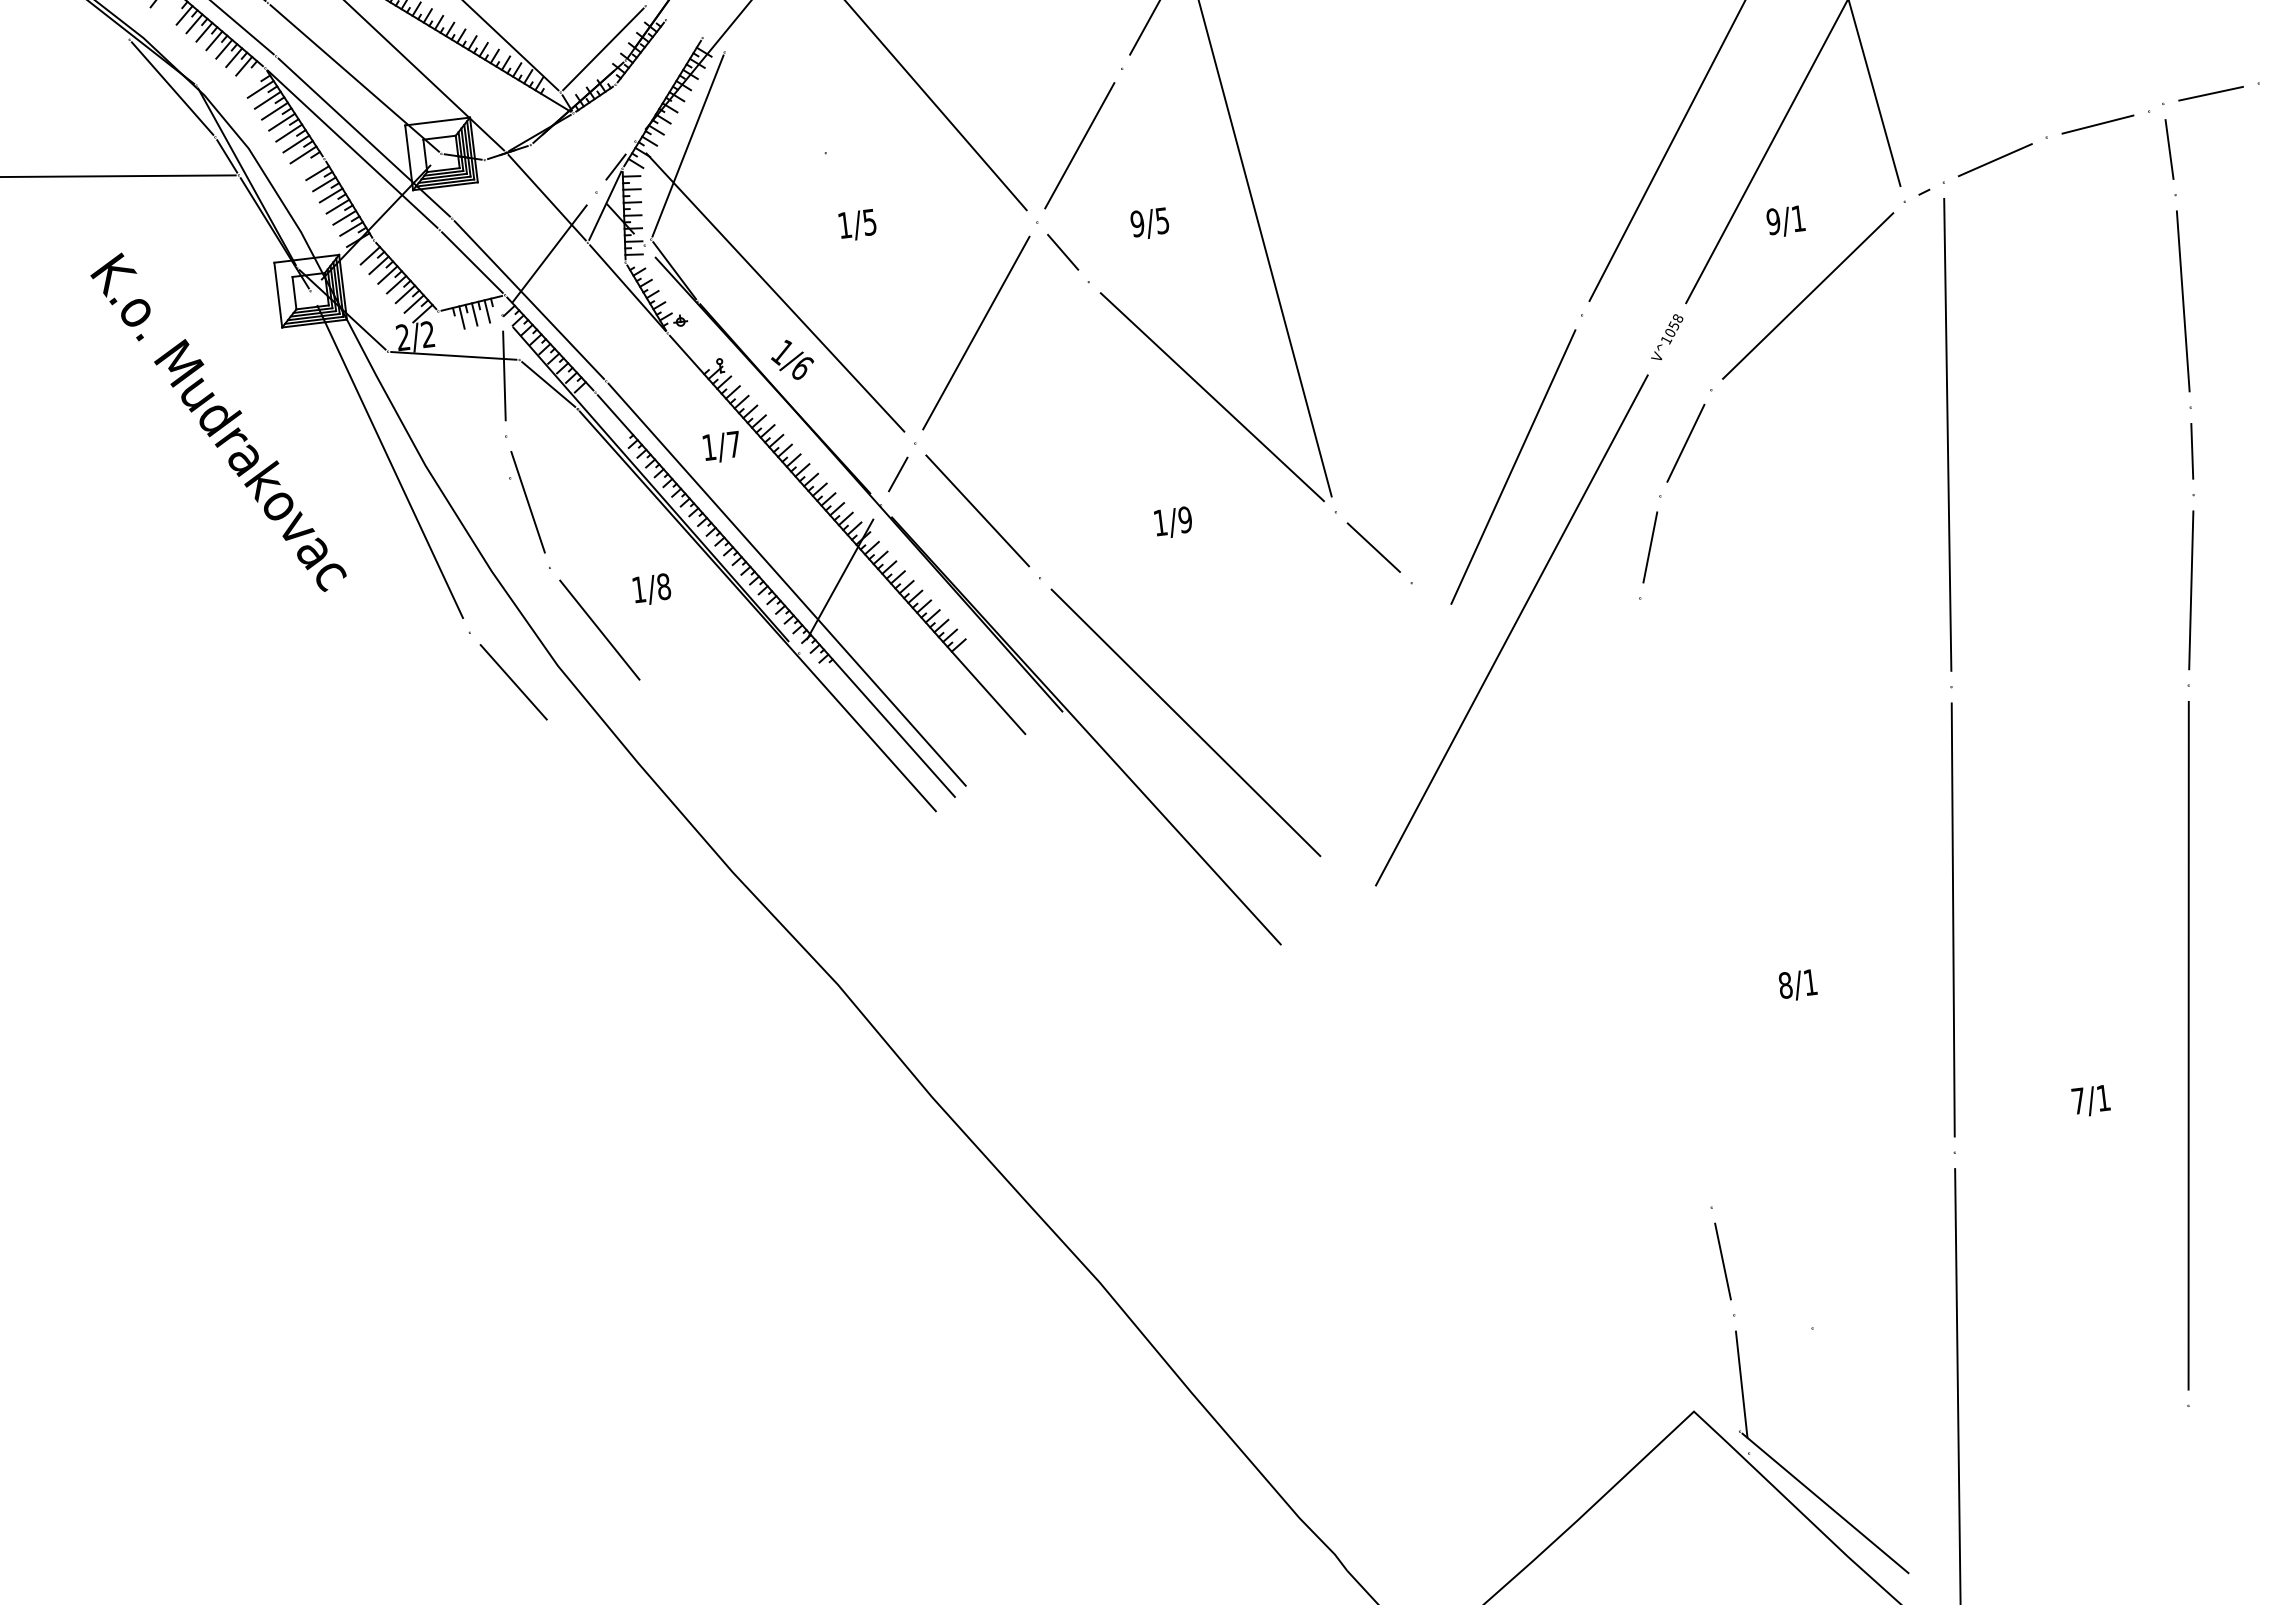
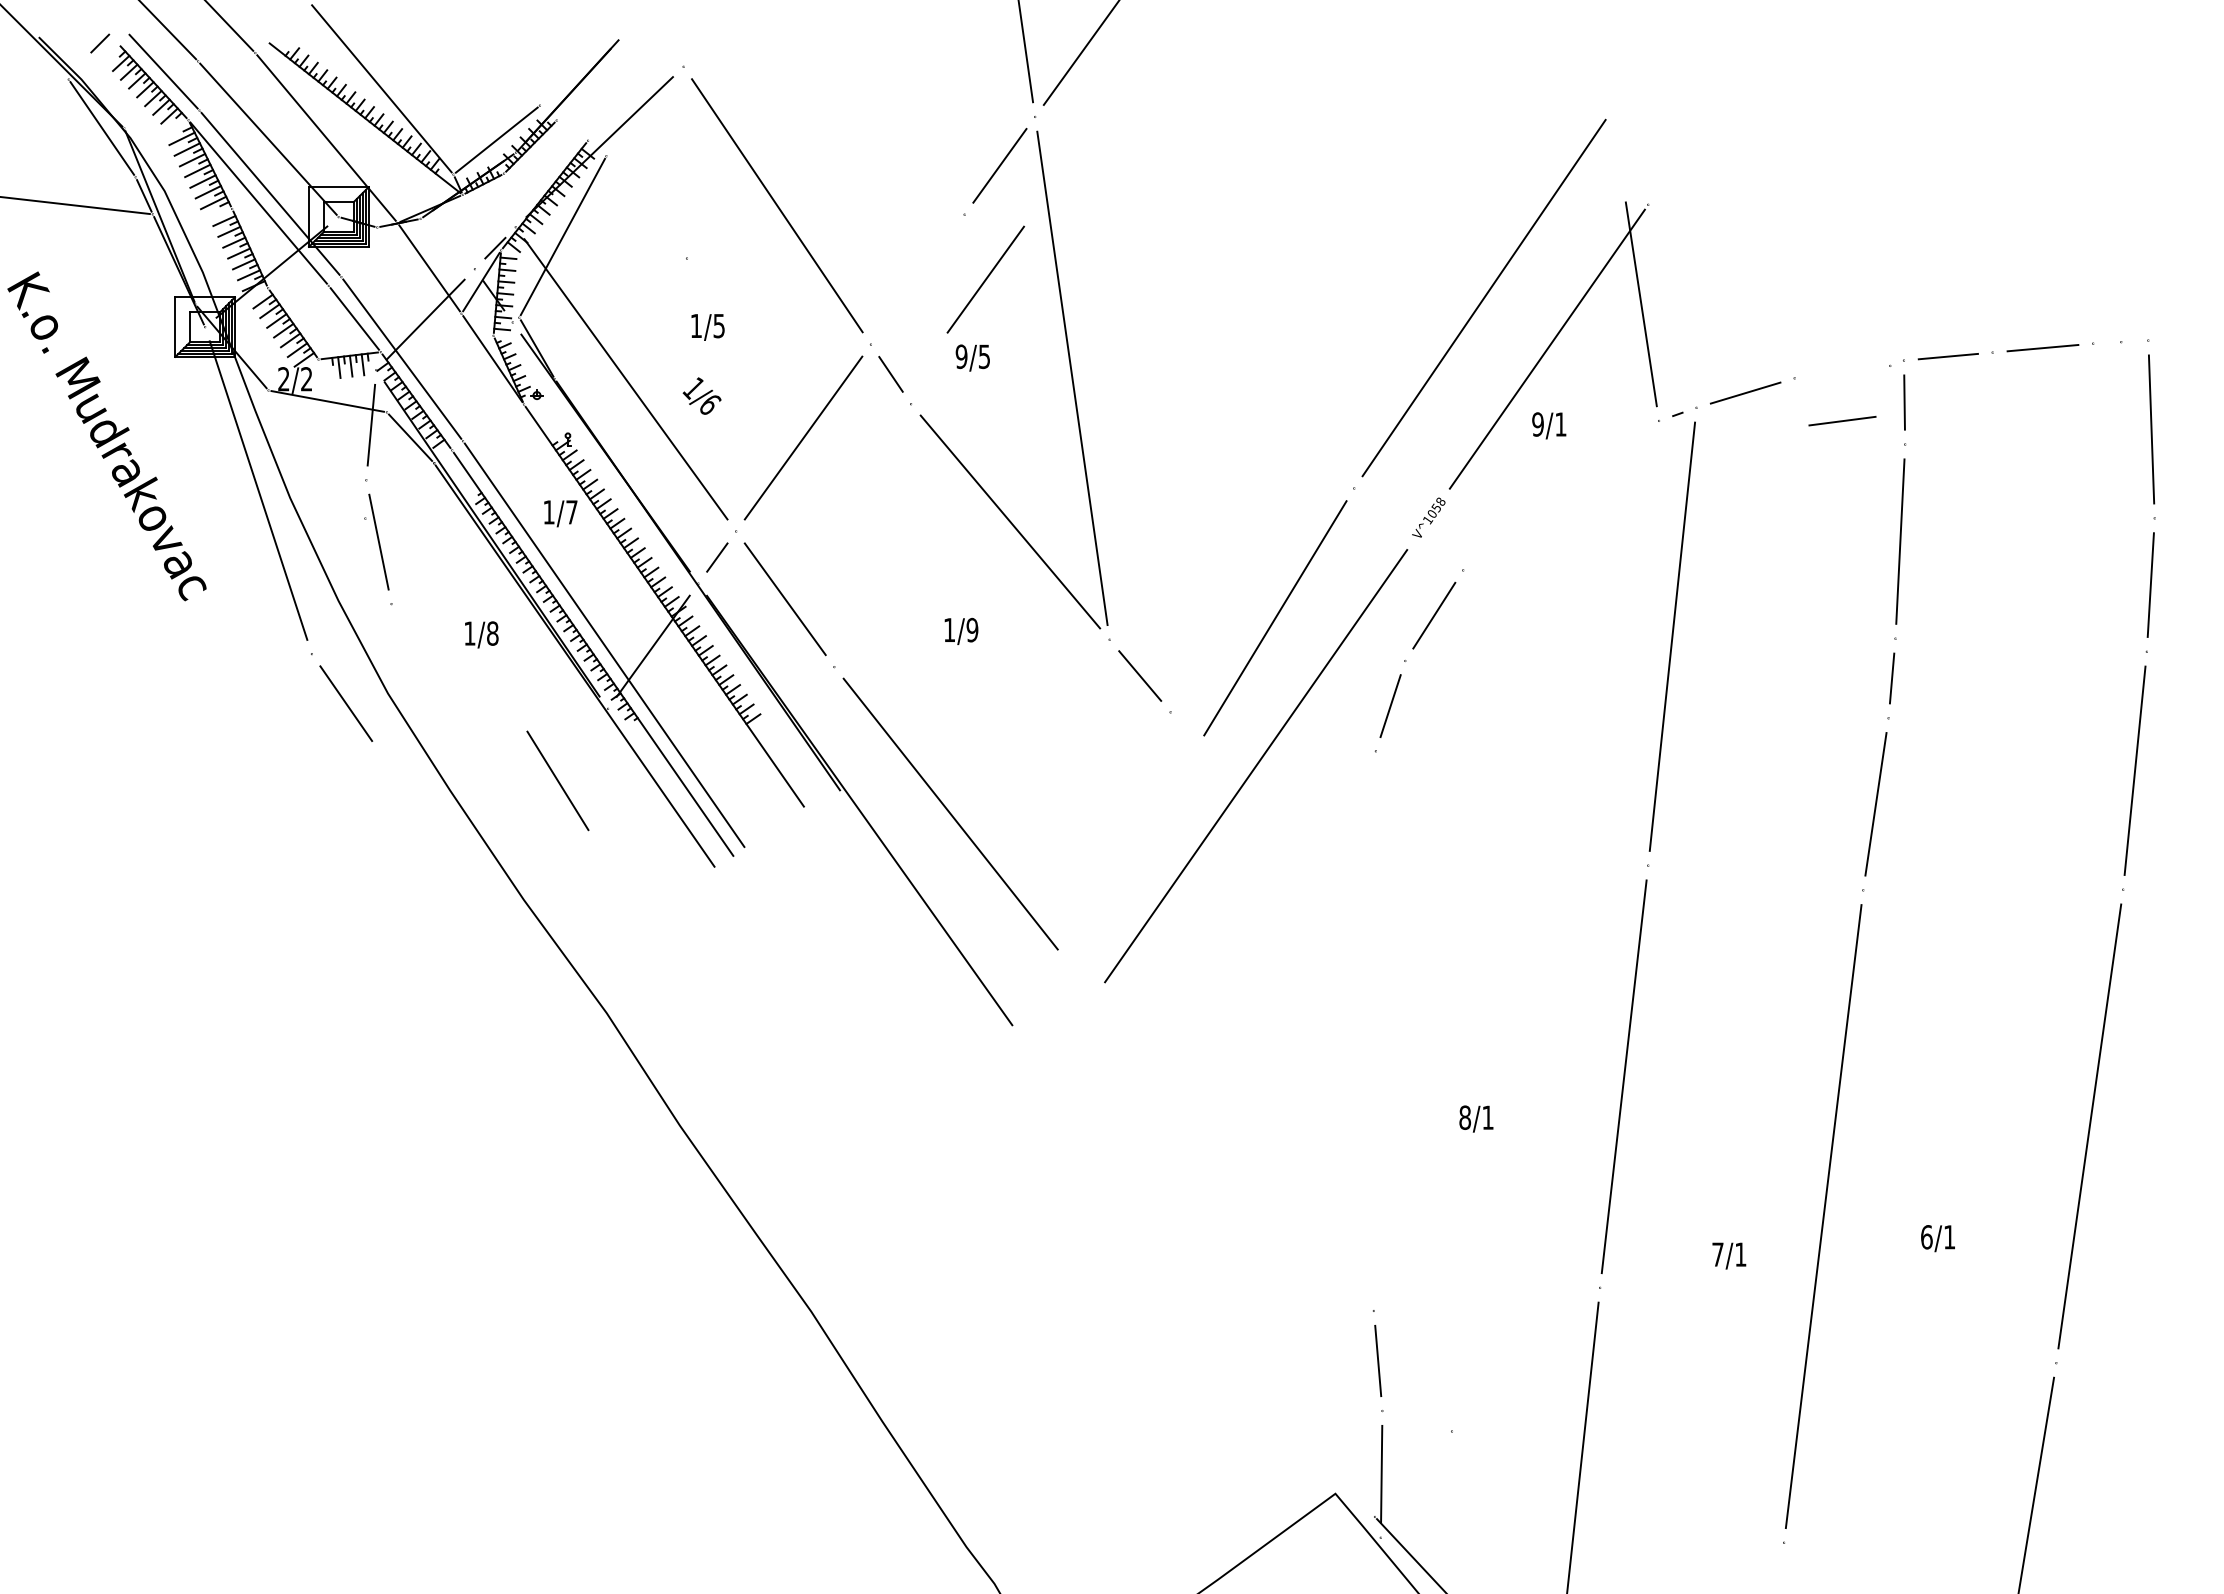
line: (2098, 124) -> (1842, 421), moved
line: (1079, 145) -> (985, 279), moved
line: (1808, 295) -> (1561, 495), removed
text: (791, 359) -> (701, 395), moved
line: (599, 629) -> (557, 780), moved

